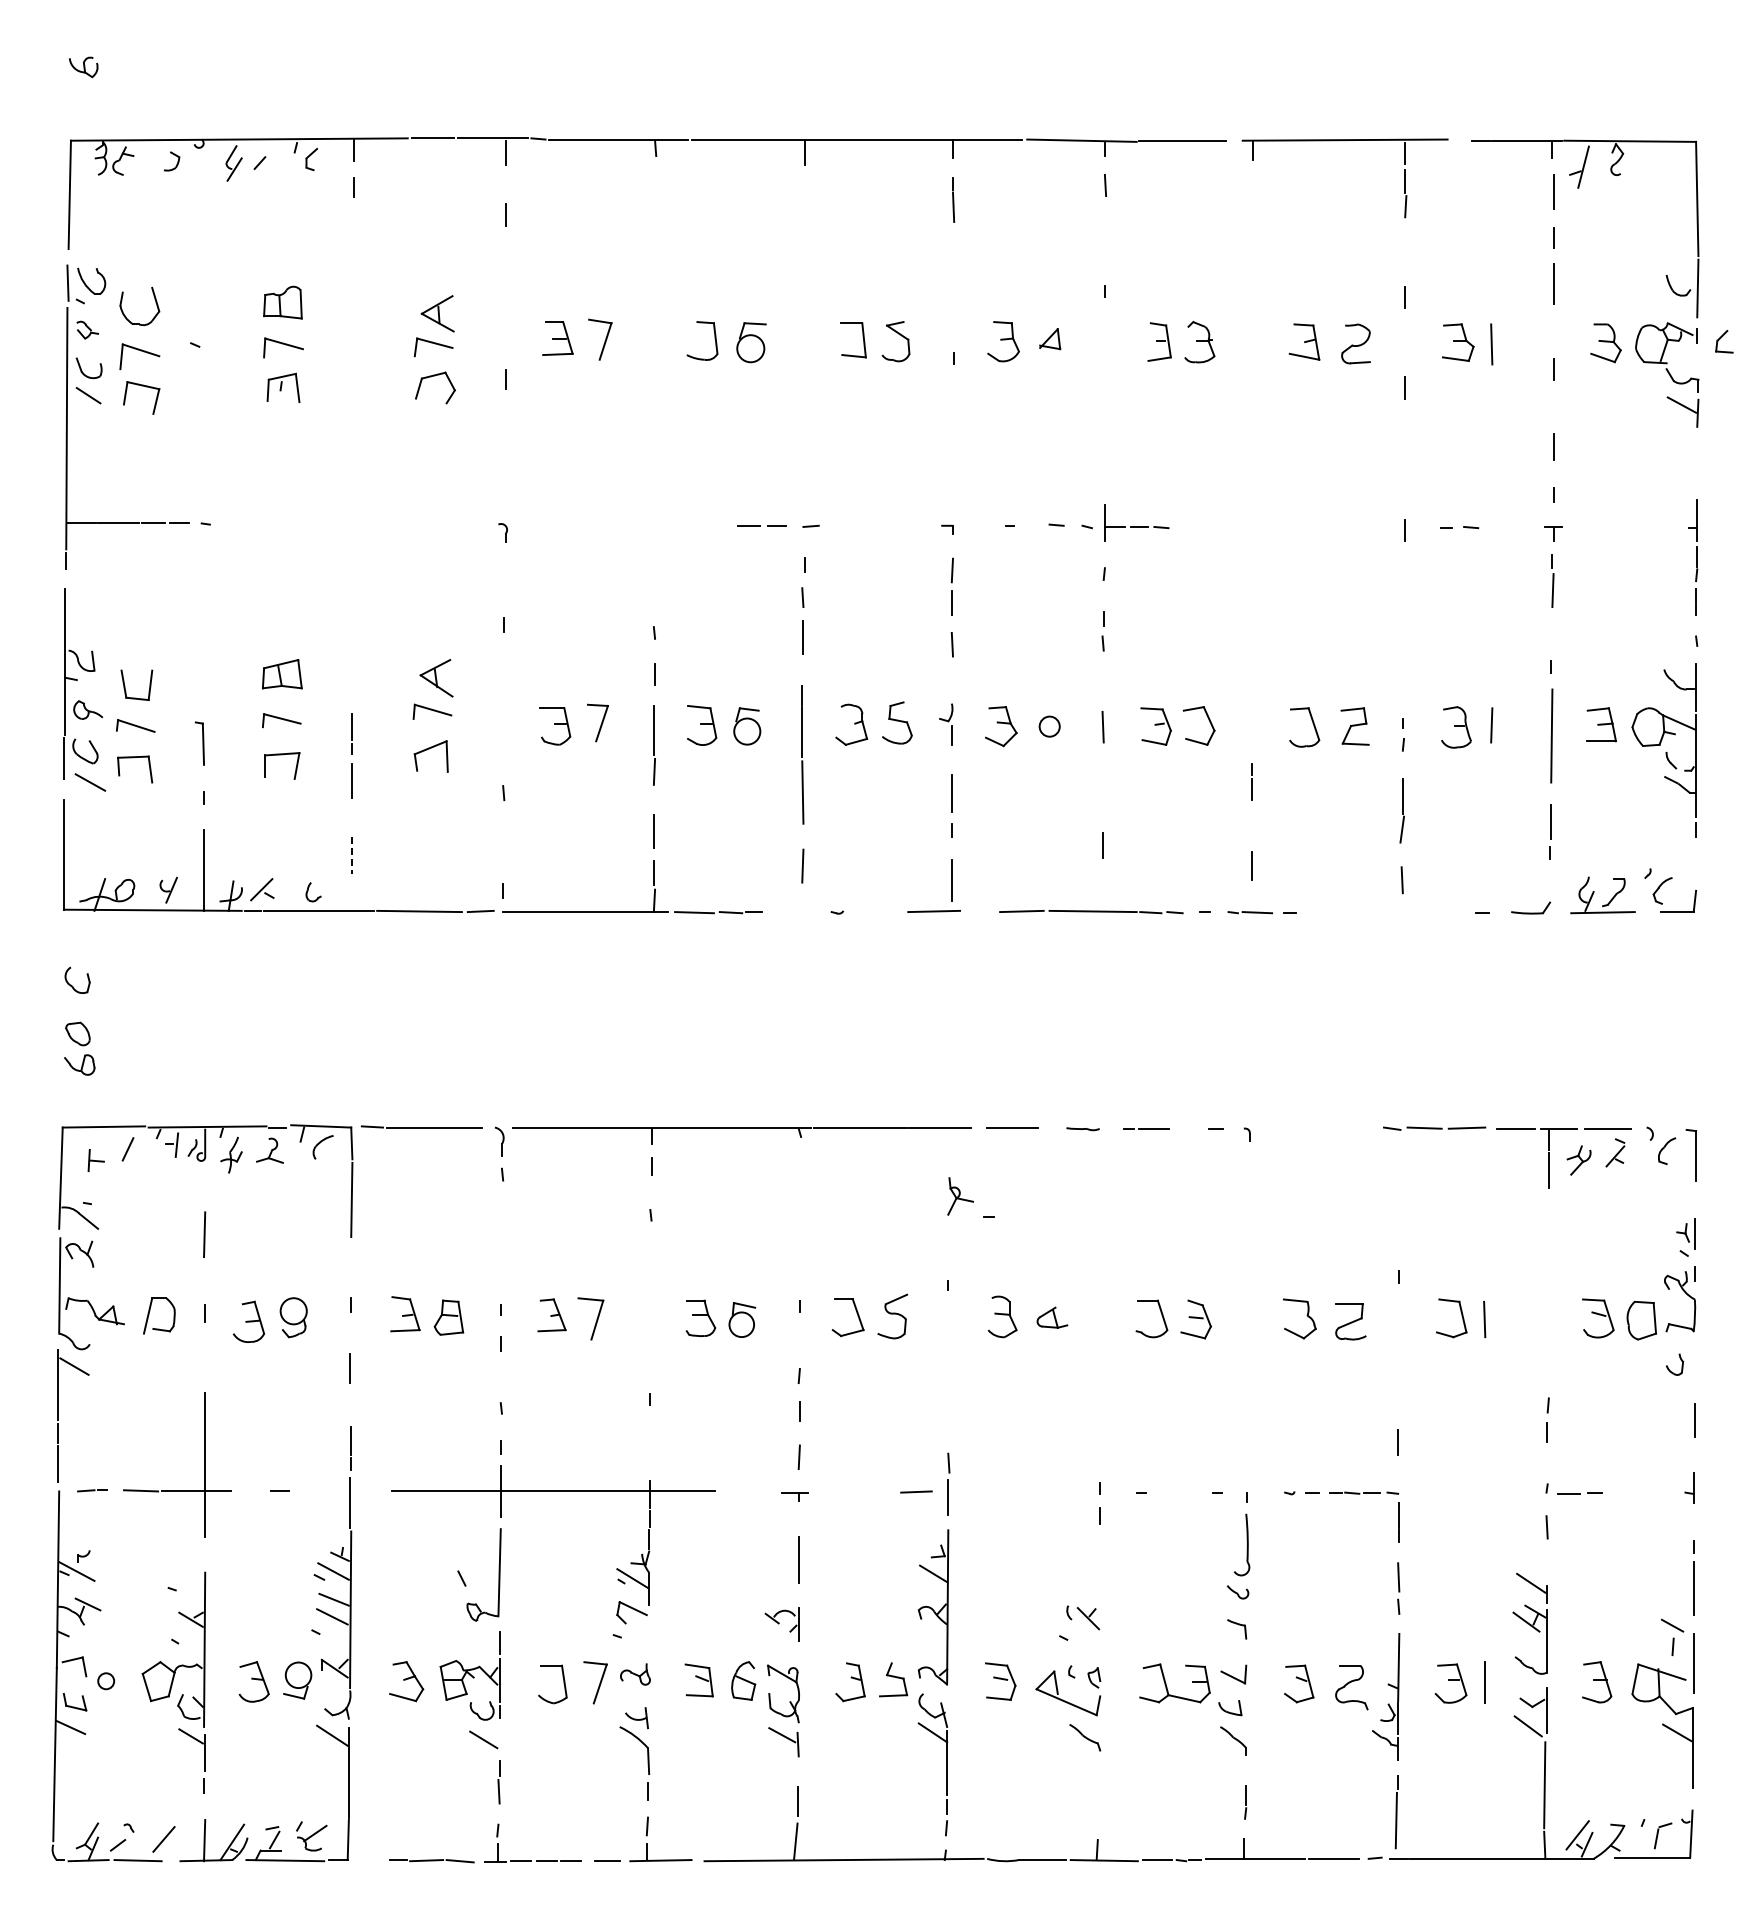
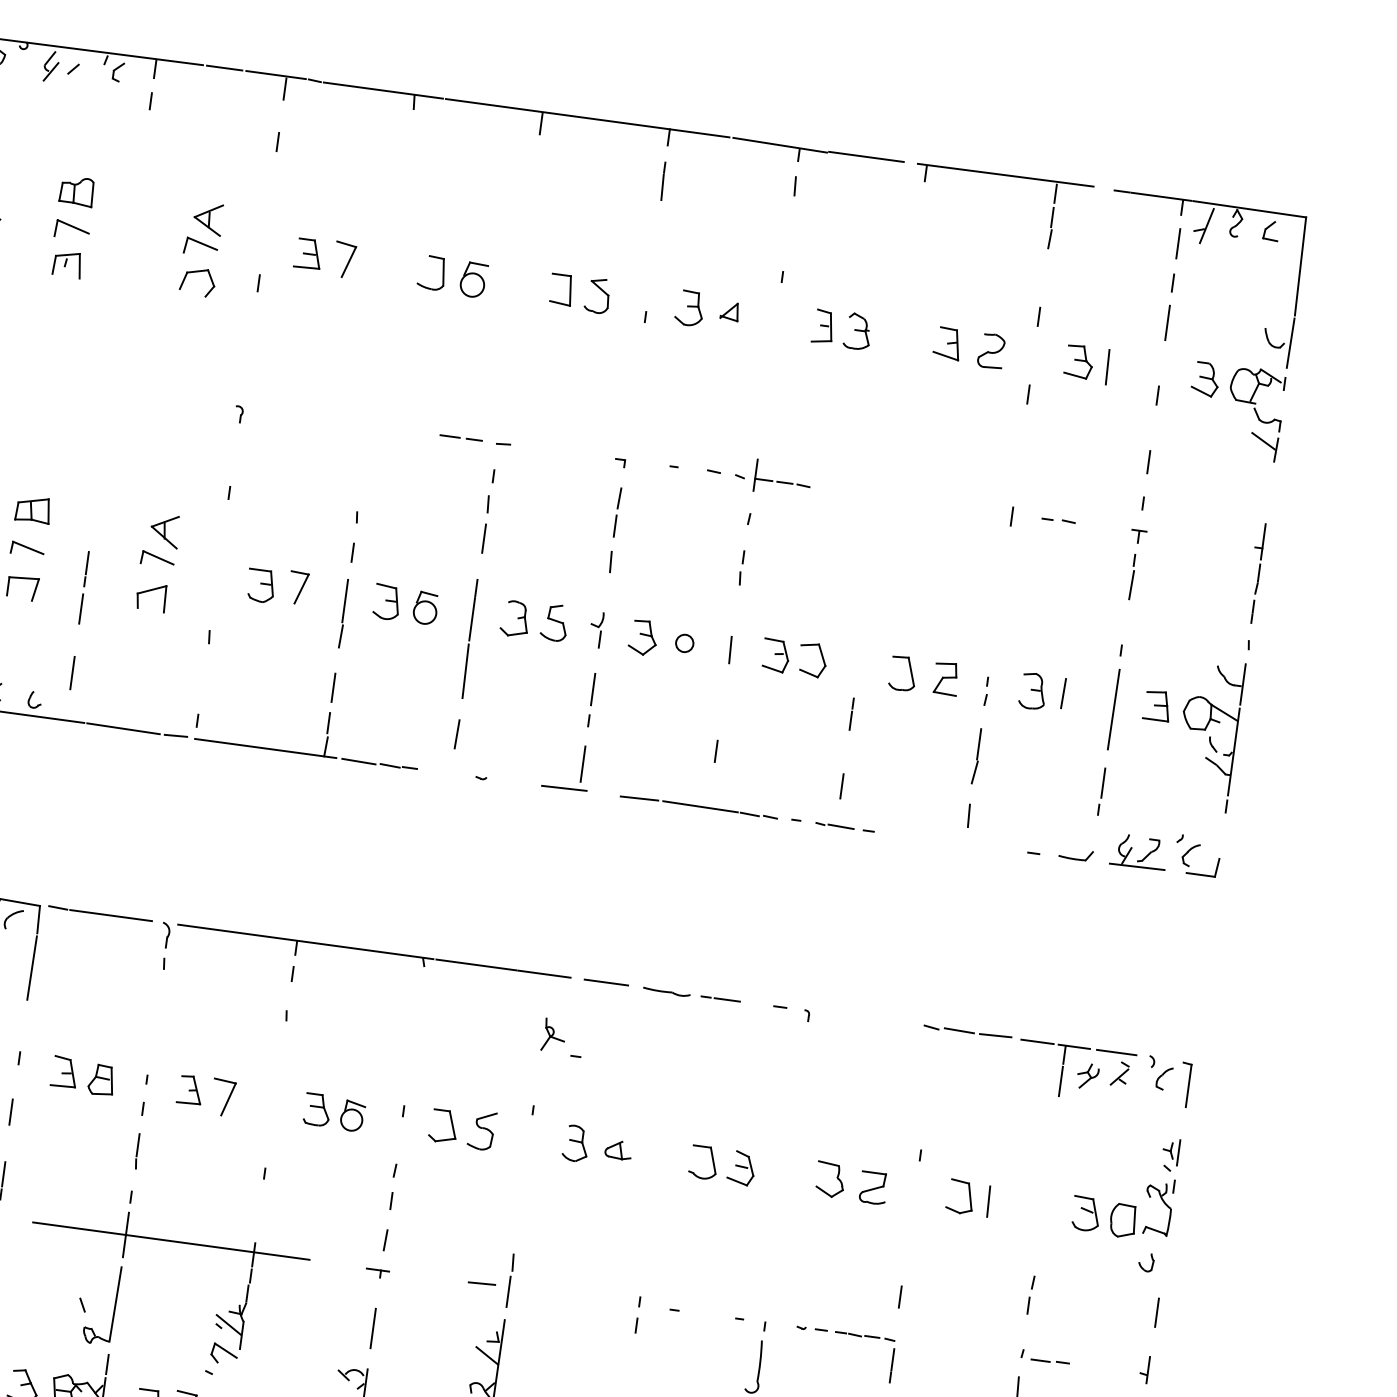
part: (1724, 341) -> (1271, 230), moved
line: (352, 855) -> (72, 673), dashed -> solid
part: (1082, 1128) -> (666, 991), size x1.67
line: (500, 1386) -> (137, 1145), added

